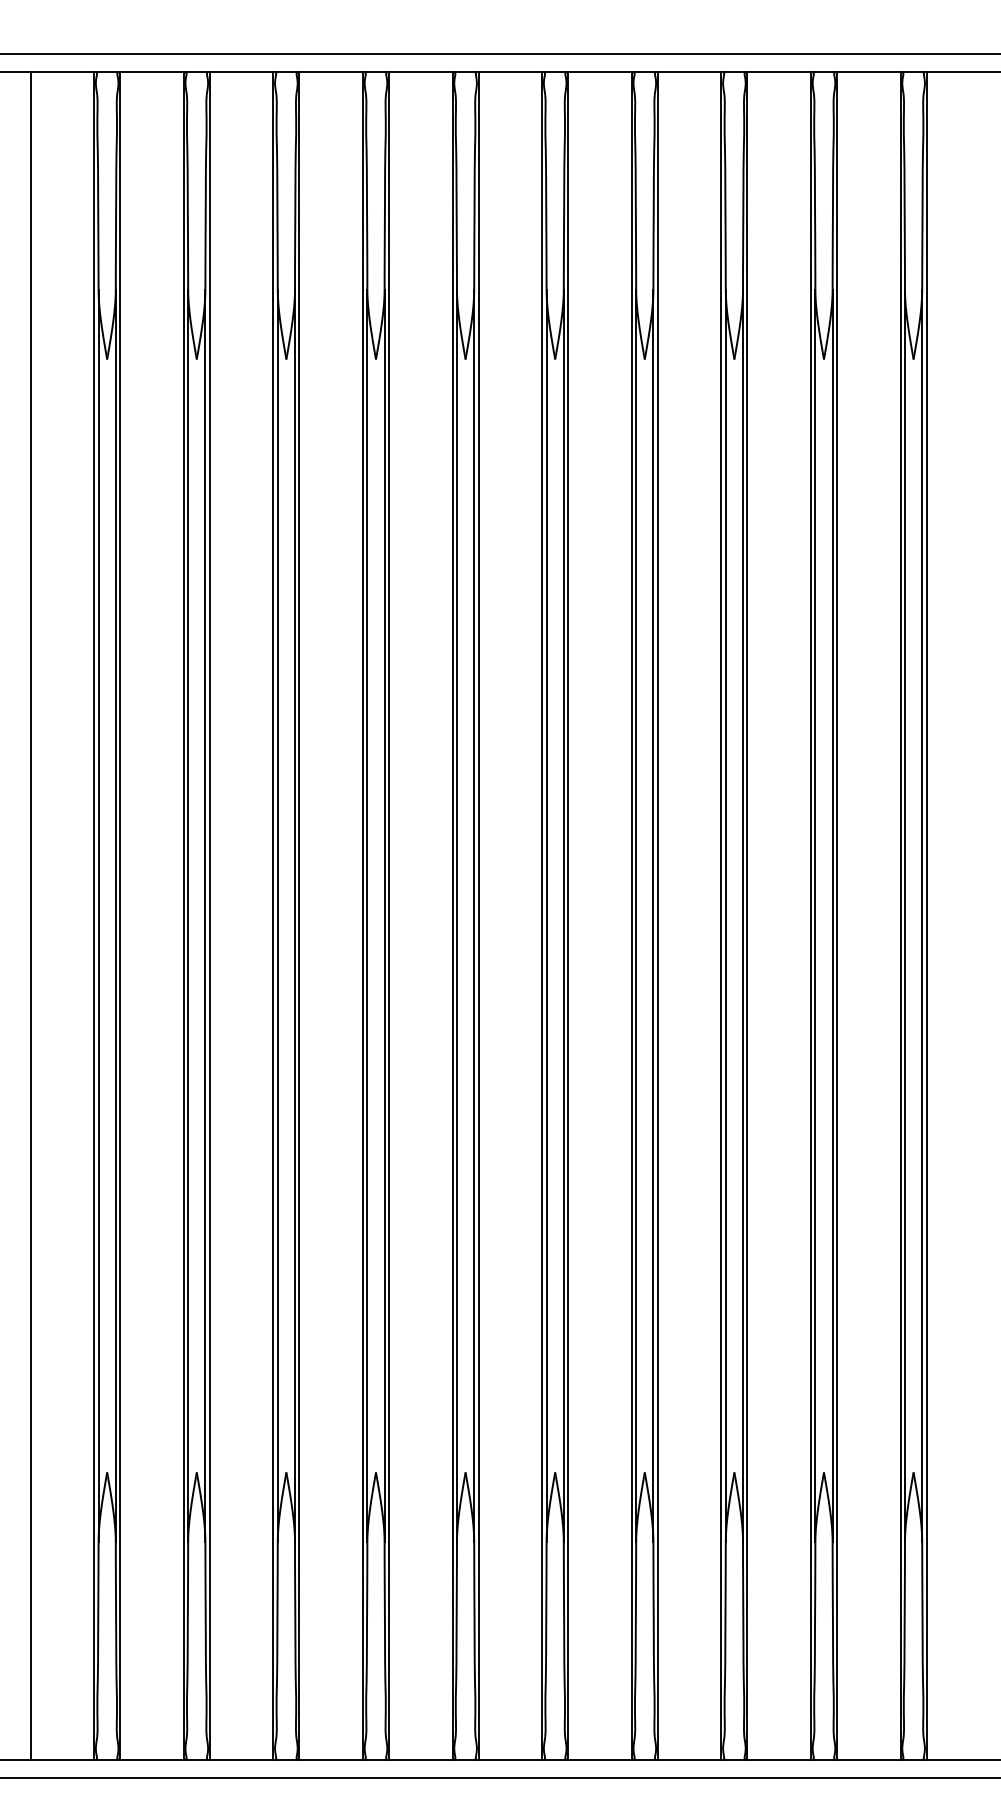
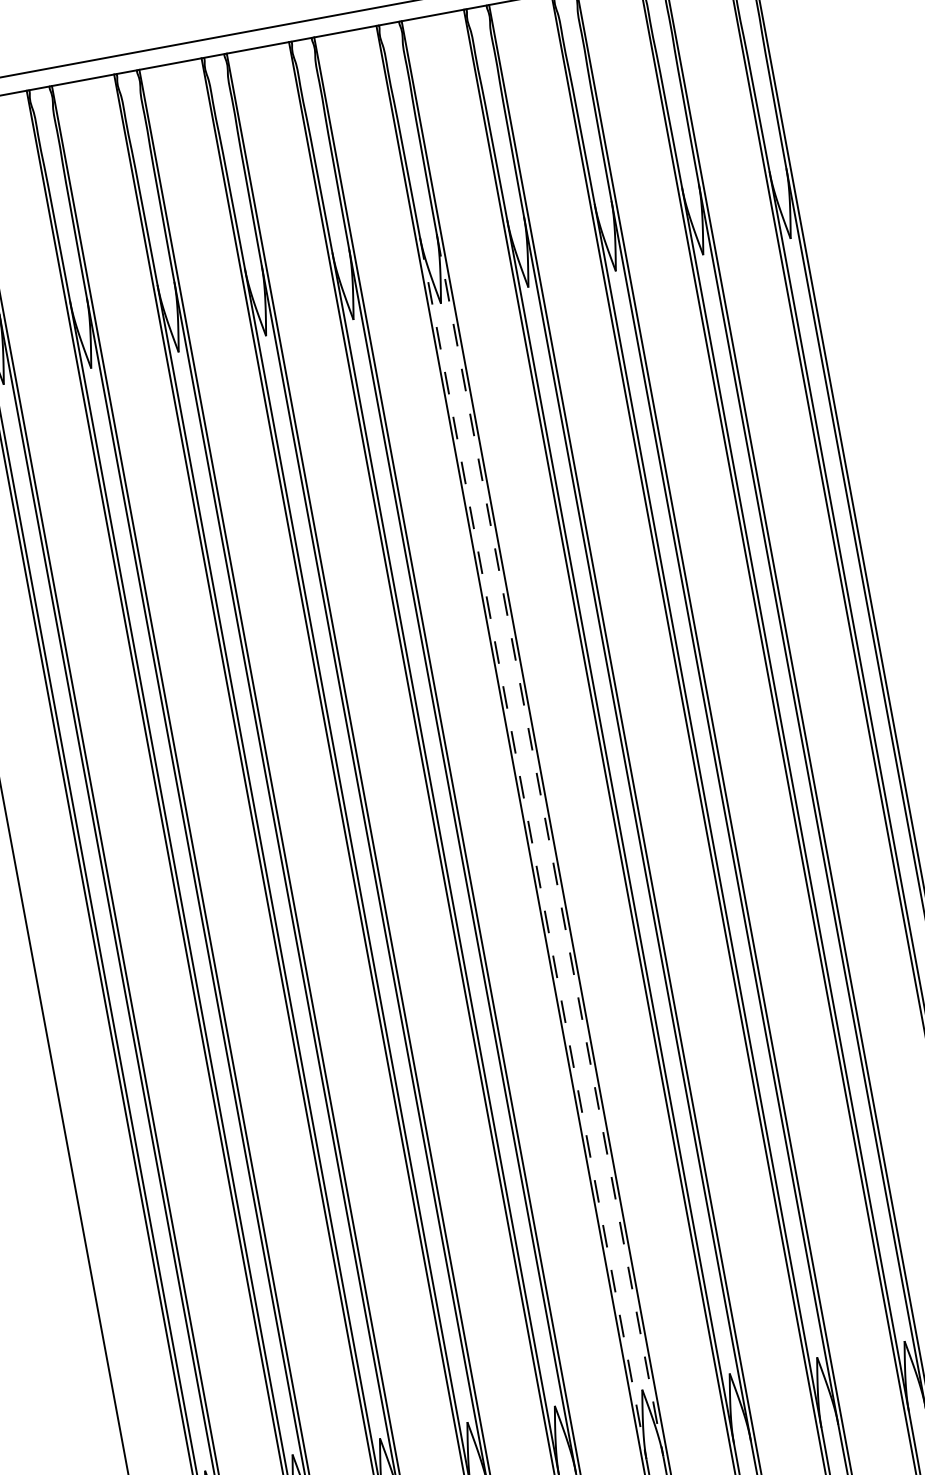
line: (546, 916) -> (533, 848), solid -> dashed
line: (563, 916) -> (549, 845), solid -> dashed

